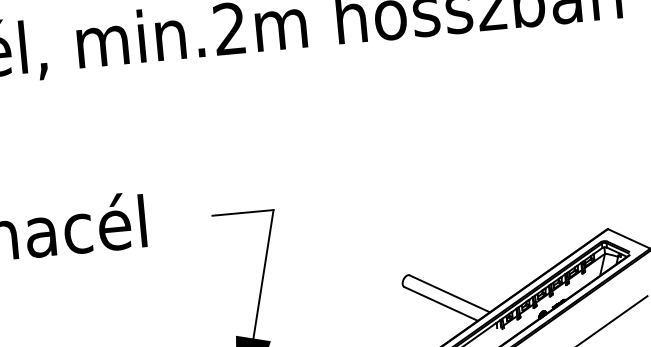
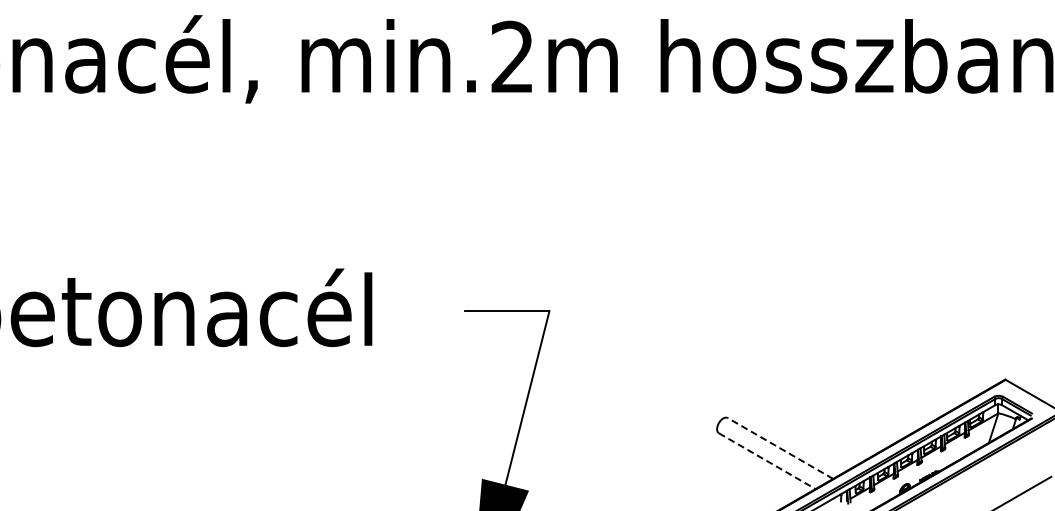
line: (449, 293) -> (780, 448), solid -> dashed
line: (441, 304) -> (767, 461), solid -> dashed

